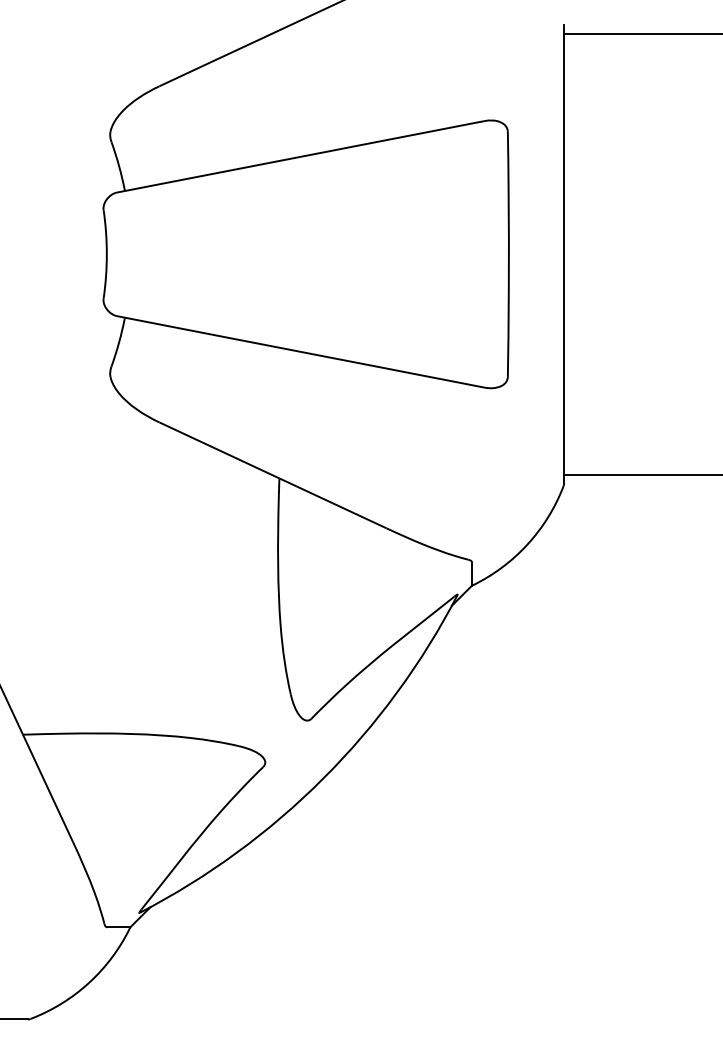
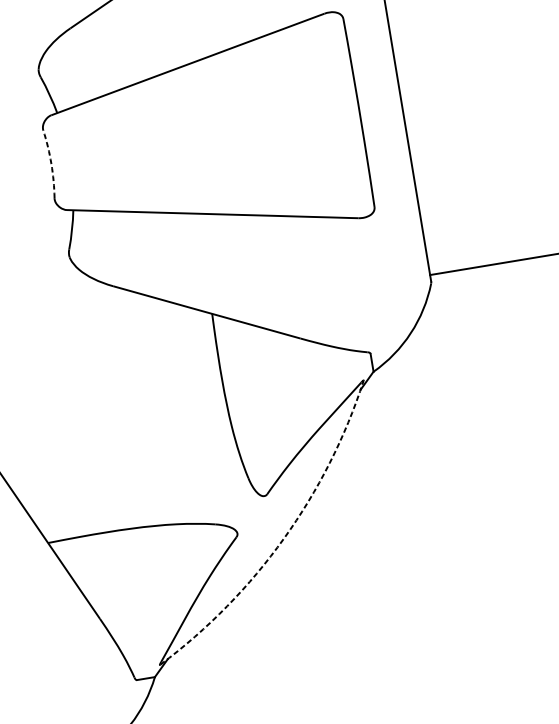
arc: (106, 254) -> (51, 164), solid -> dashed
arc: (323, 778) -> (284, 538), solid -> dashed

